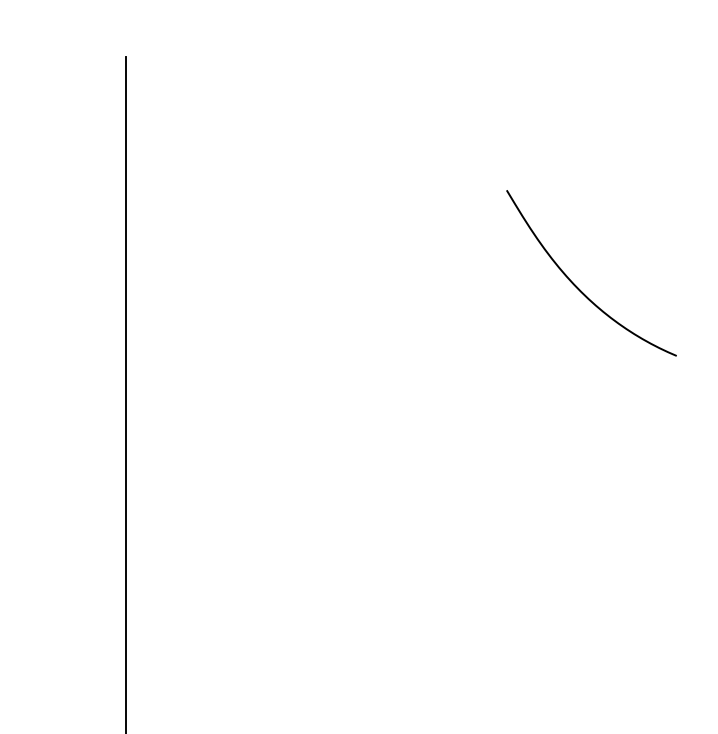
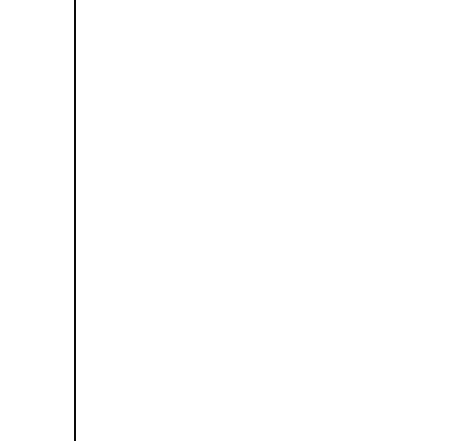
curve: (577, 285) -> (340, 134), removed

